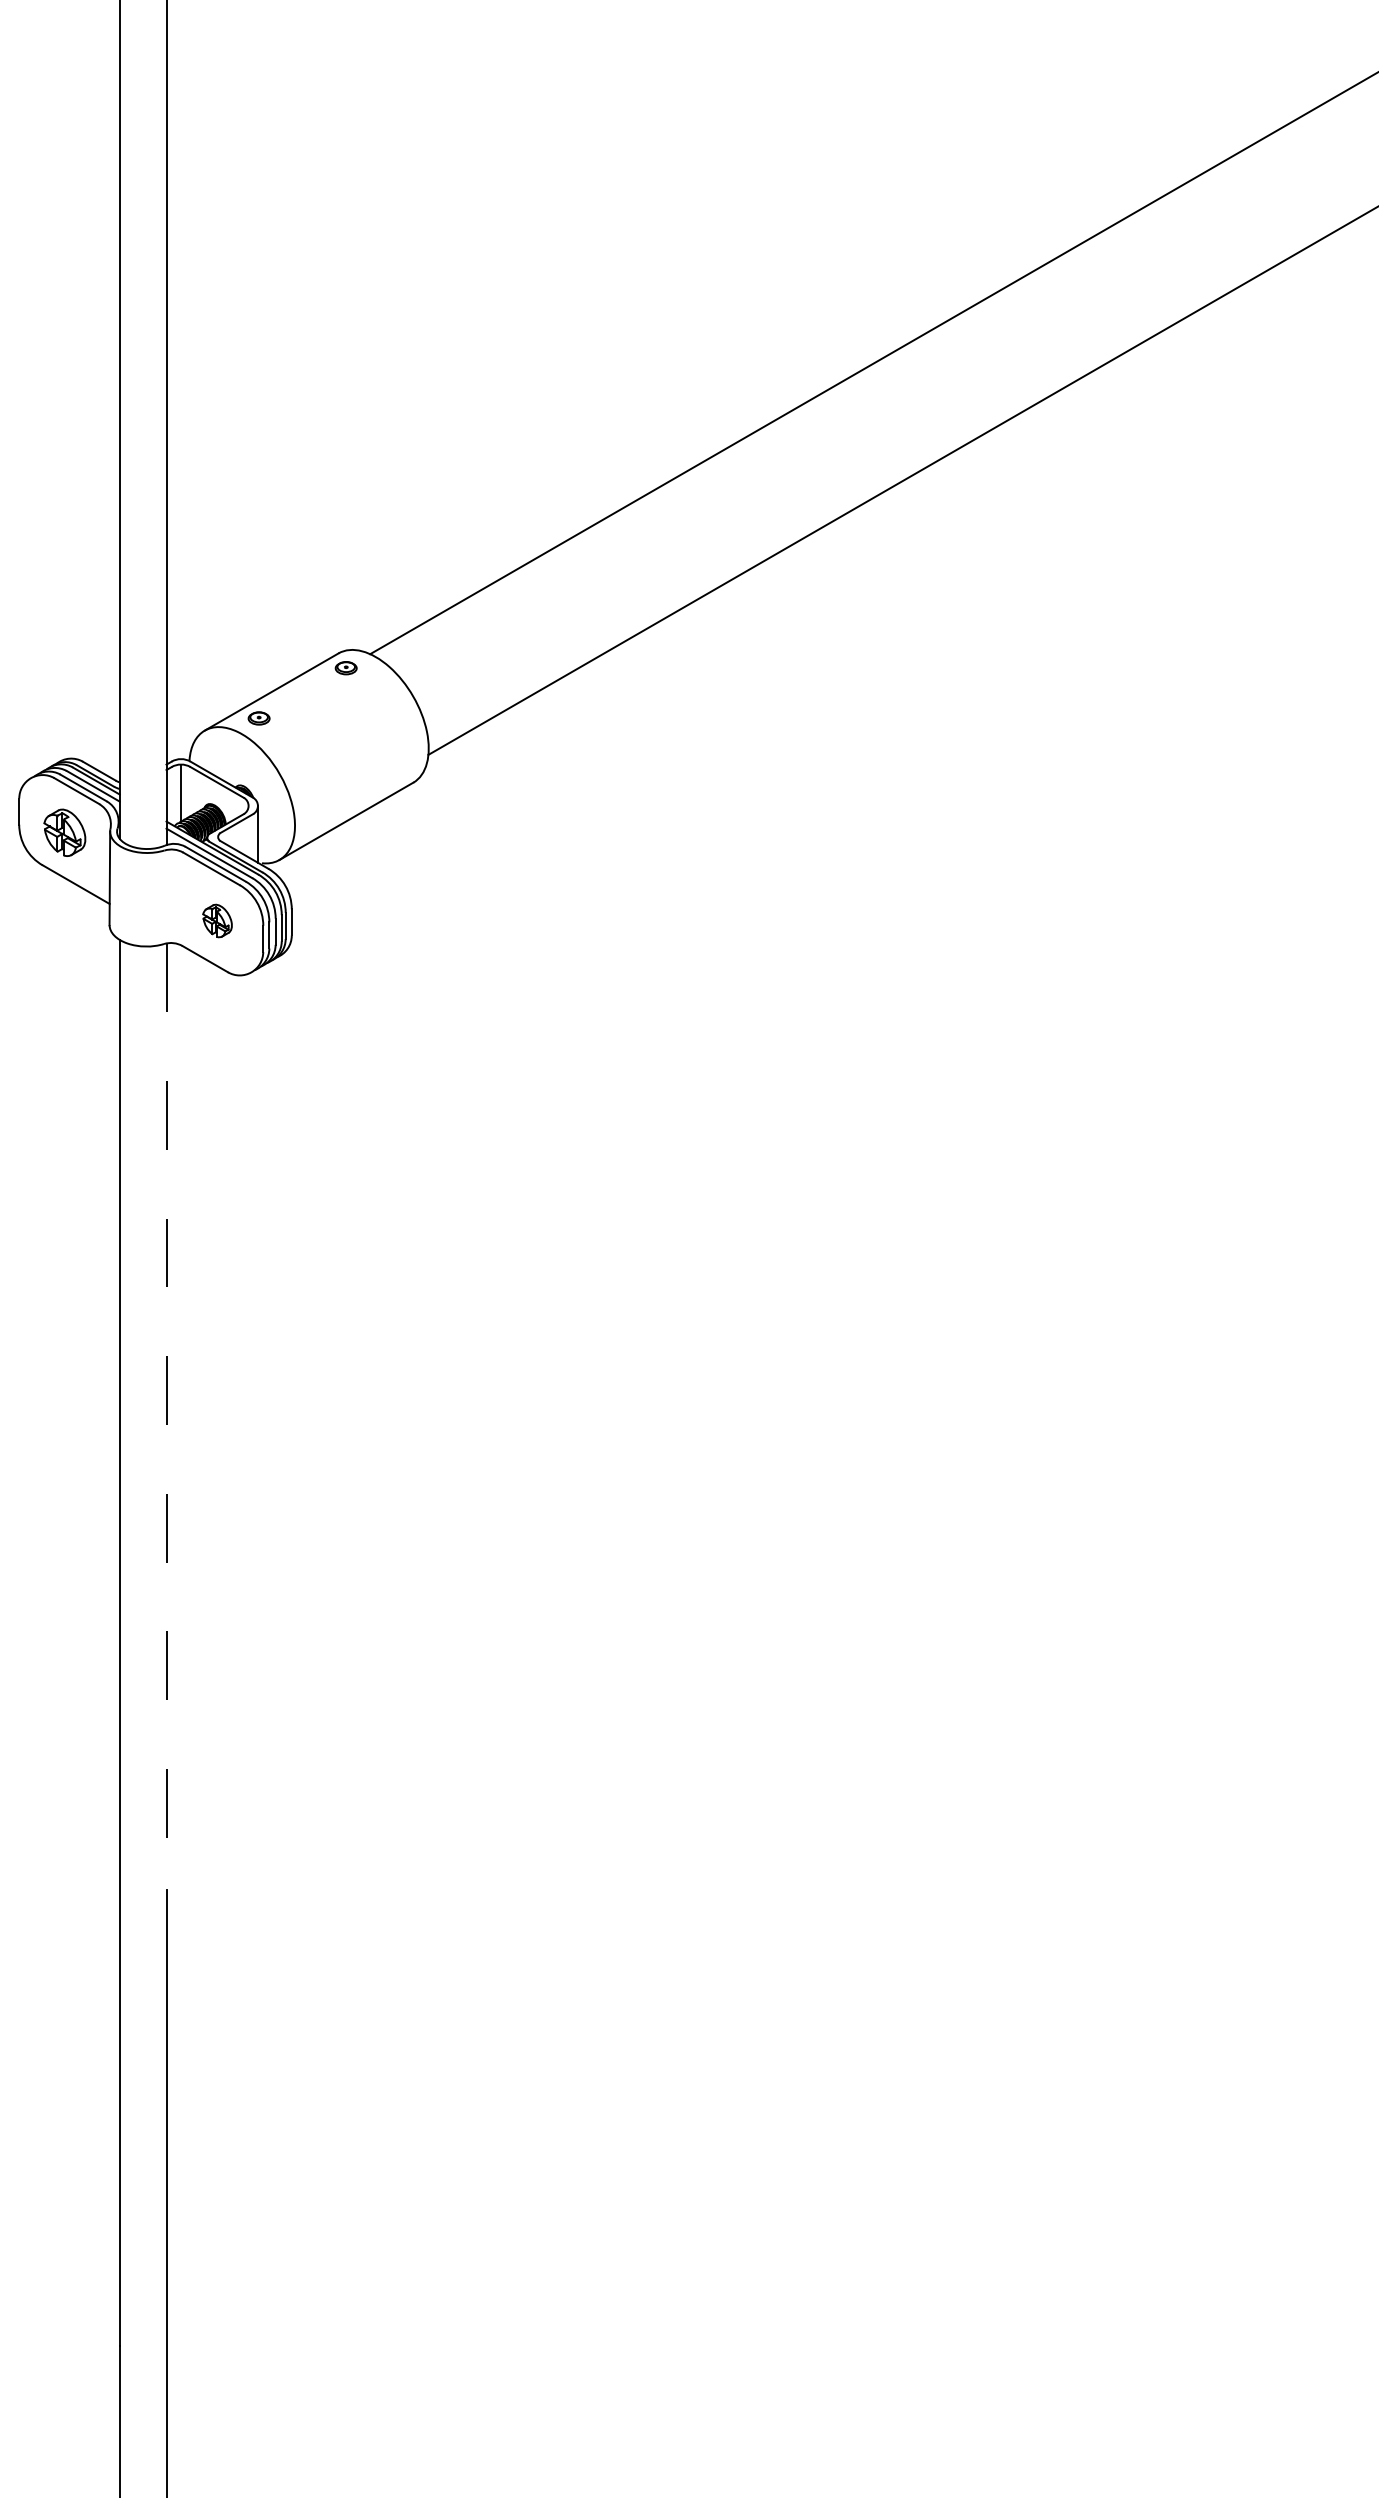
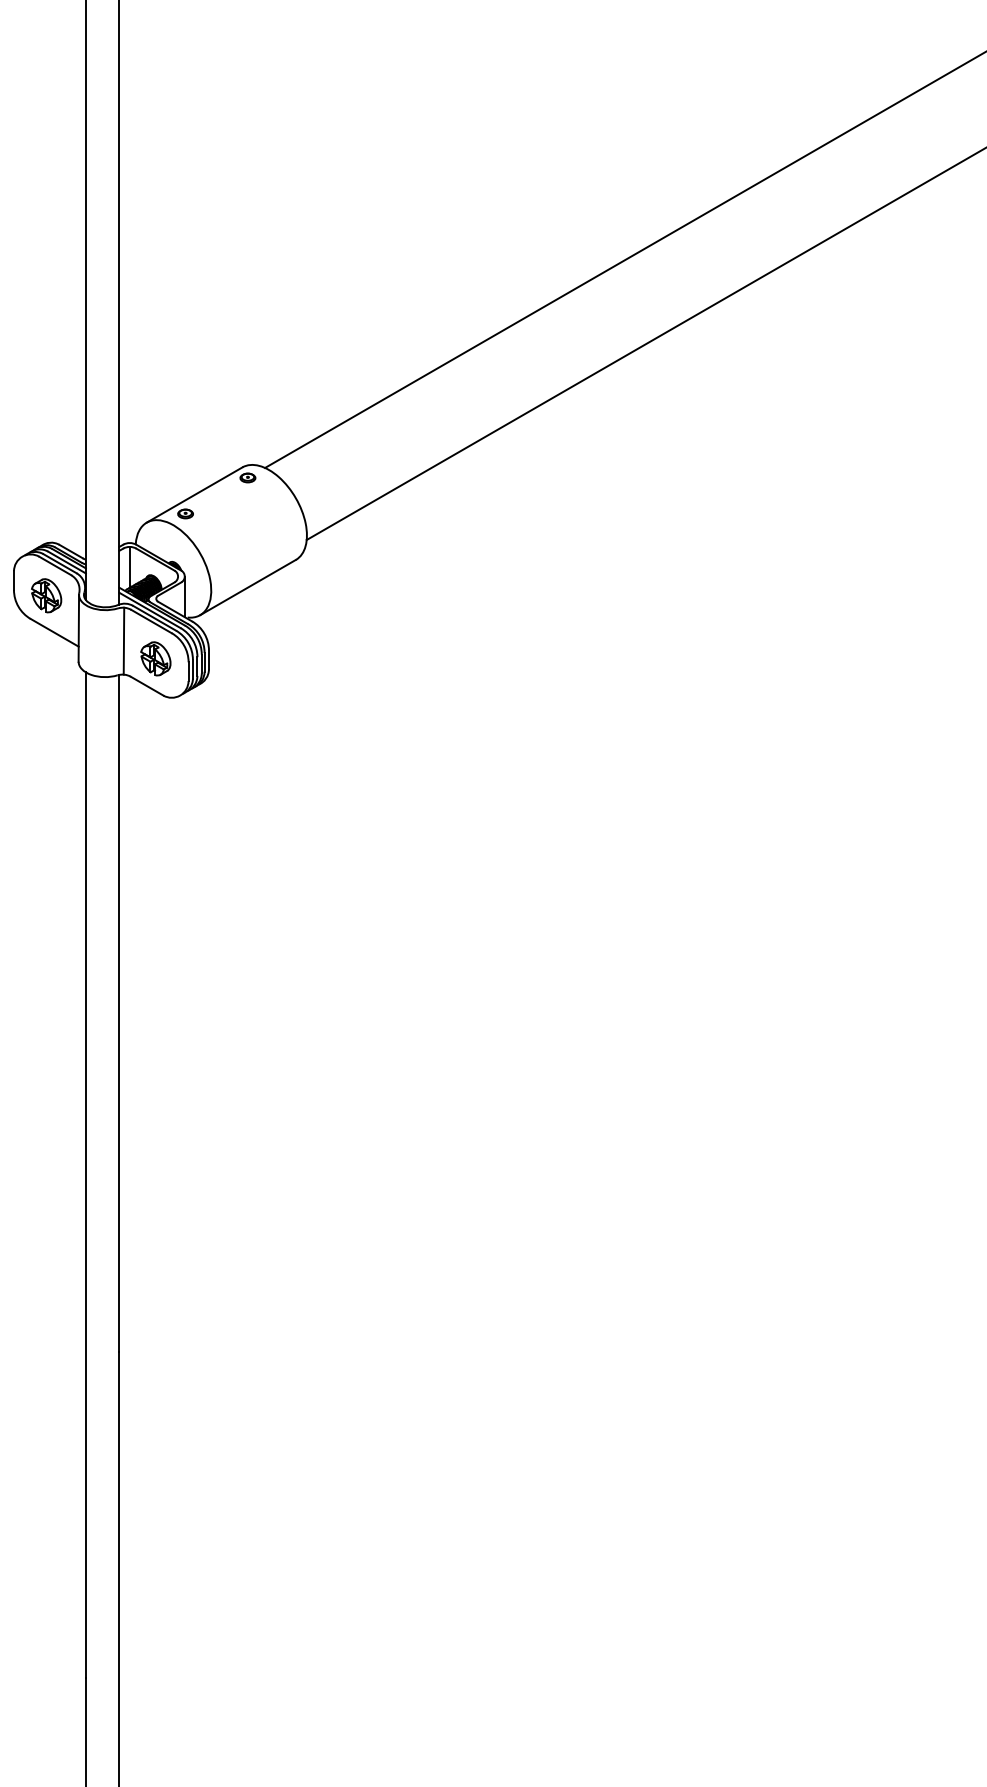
line: (172, 896) -> (123, 641), added
part: (217, 920) -> (155, 658), size x1.43
line: (166, 1417) -> (119, 1014), dashed -> solid

